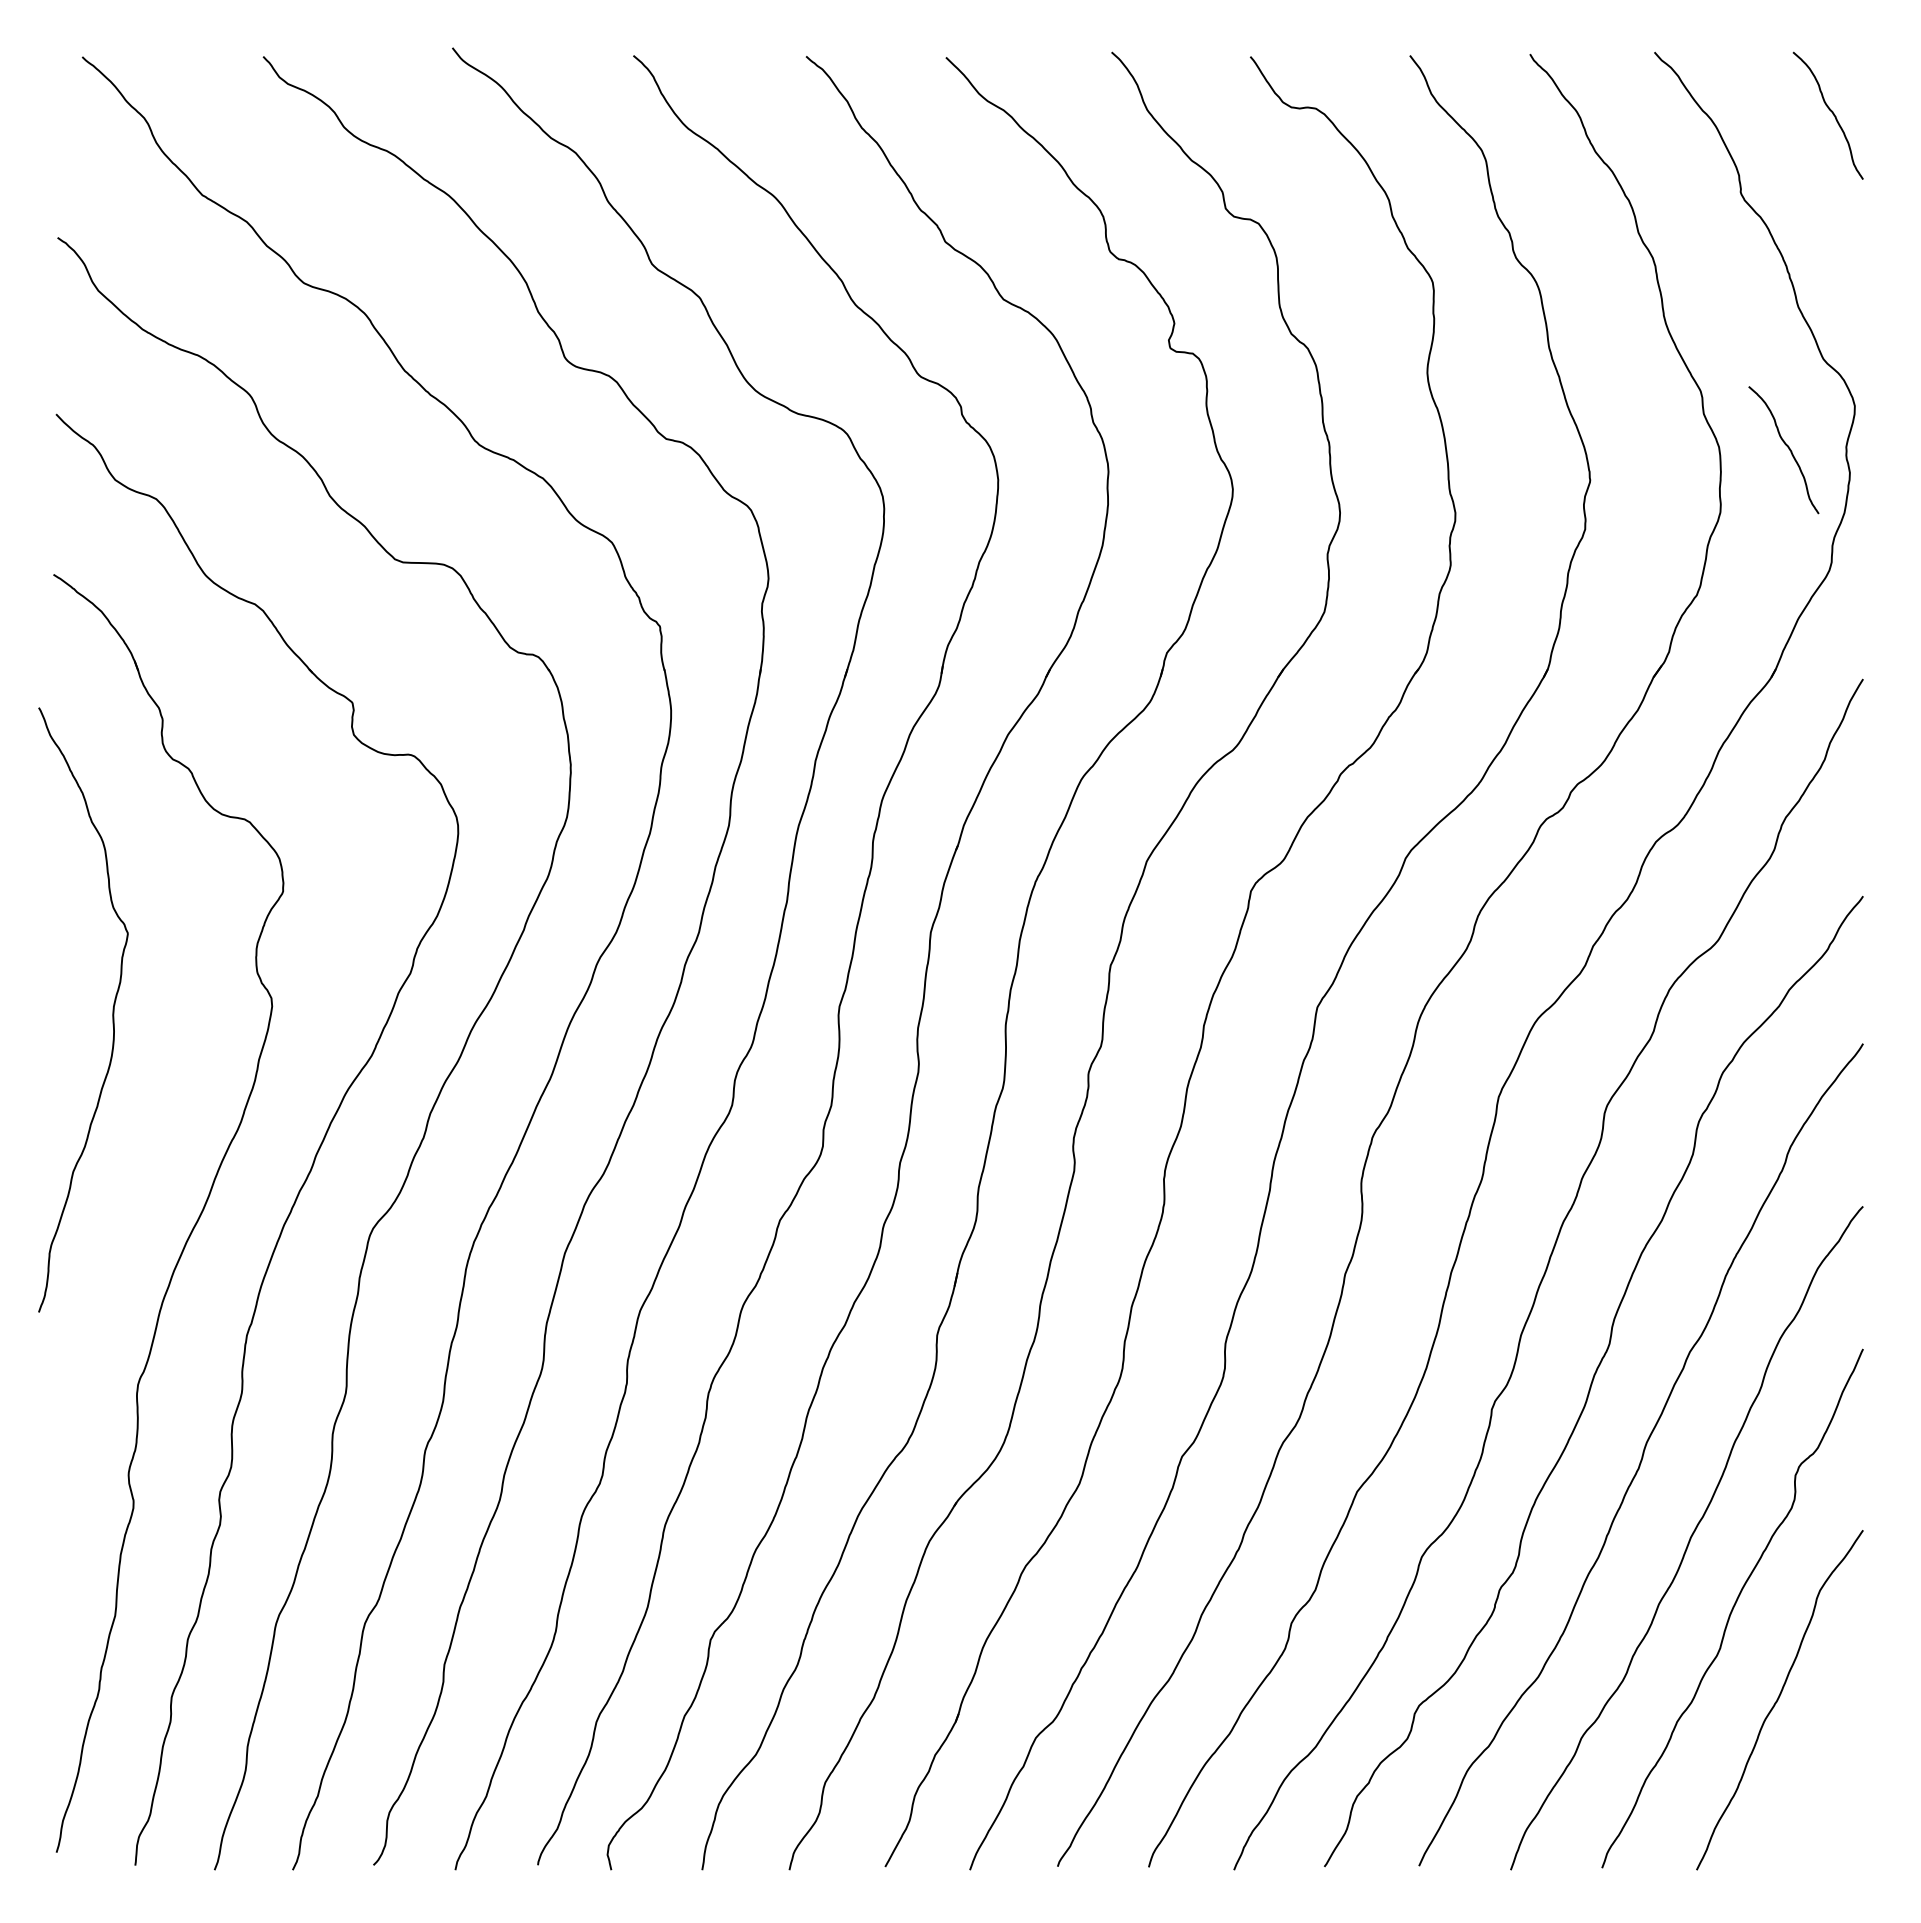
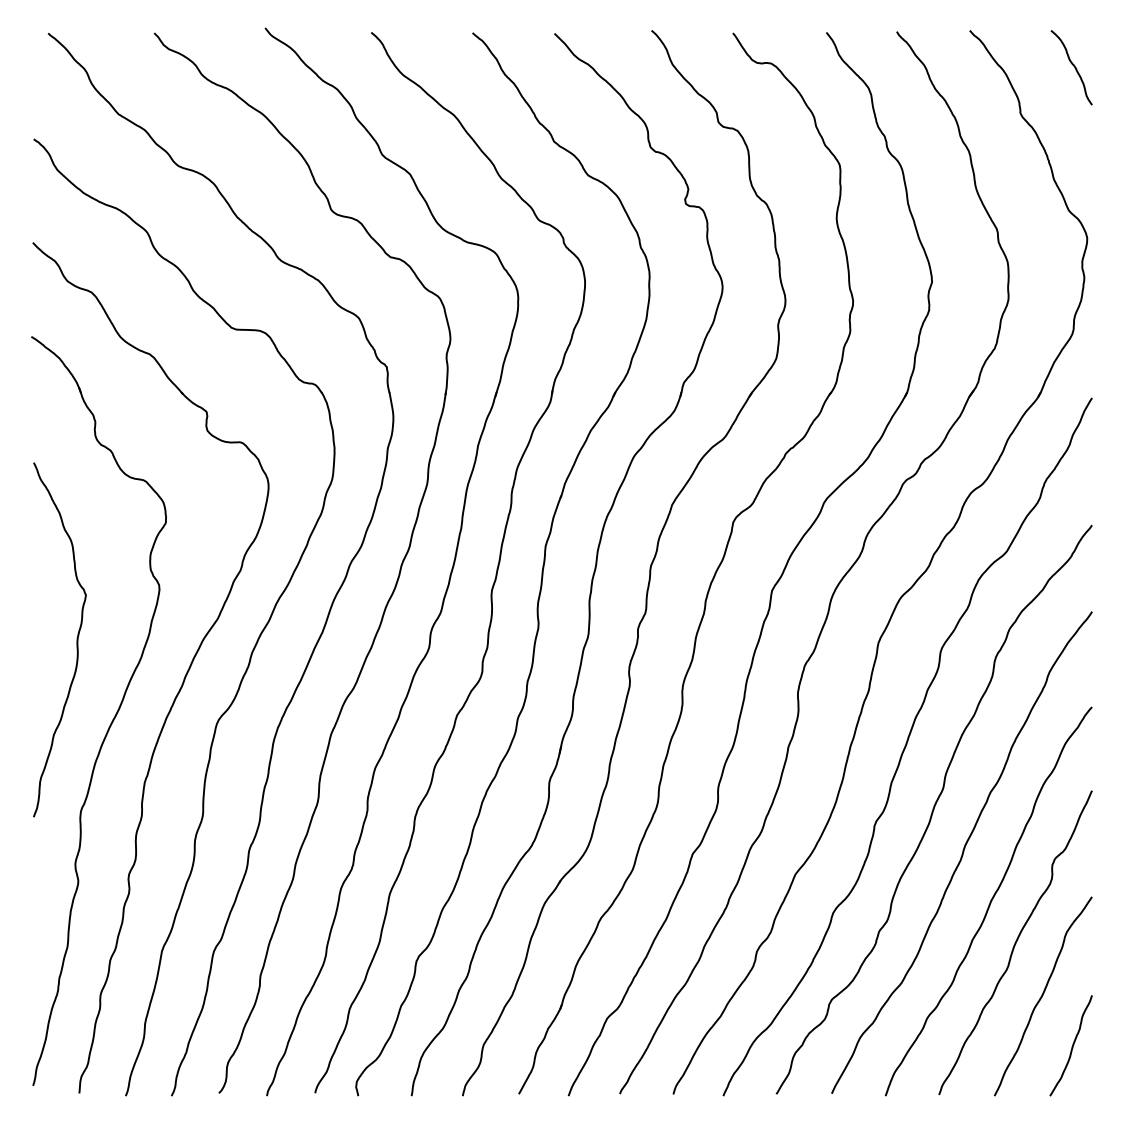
curve: (1785, 446) -> (1046, 261), removed
curve: (111, 1009) -> (76, 639), moved
curve: (1828, 1785) -> (1071, 1046), added

